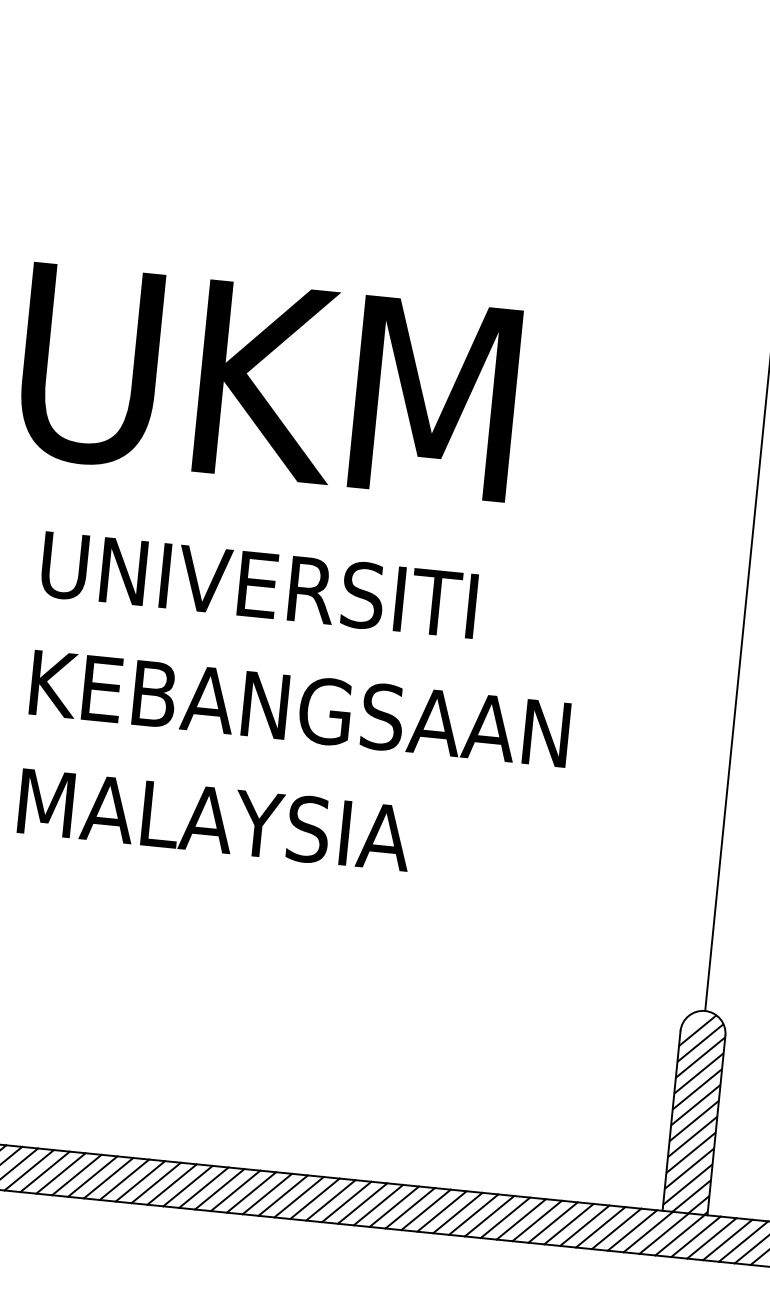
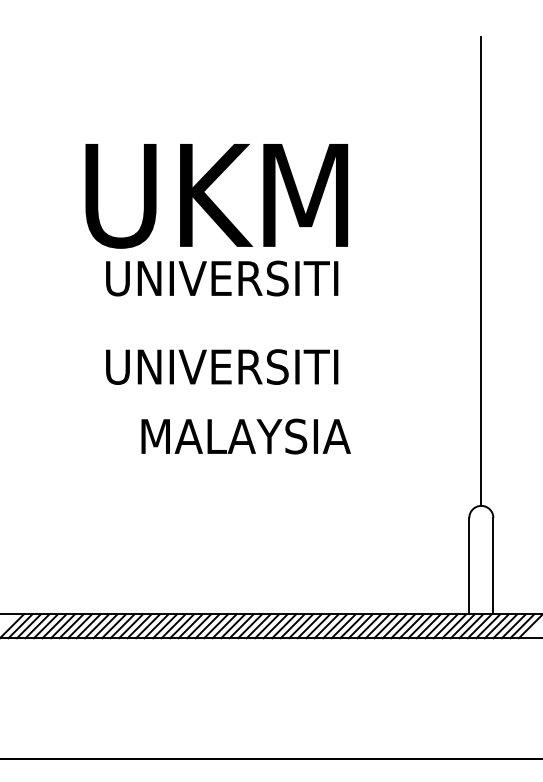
text: (259, 585) -> (222, 278), moved
text: (300, 707) -> (250, 366), KEBANGSAAN -> UNIVERSITI
text: (213, 819) -> (245, 436), moved
hatch: (695, 1112) -> (481, 560), removed

